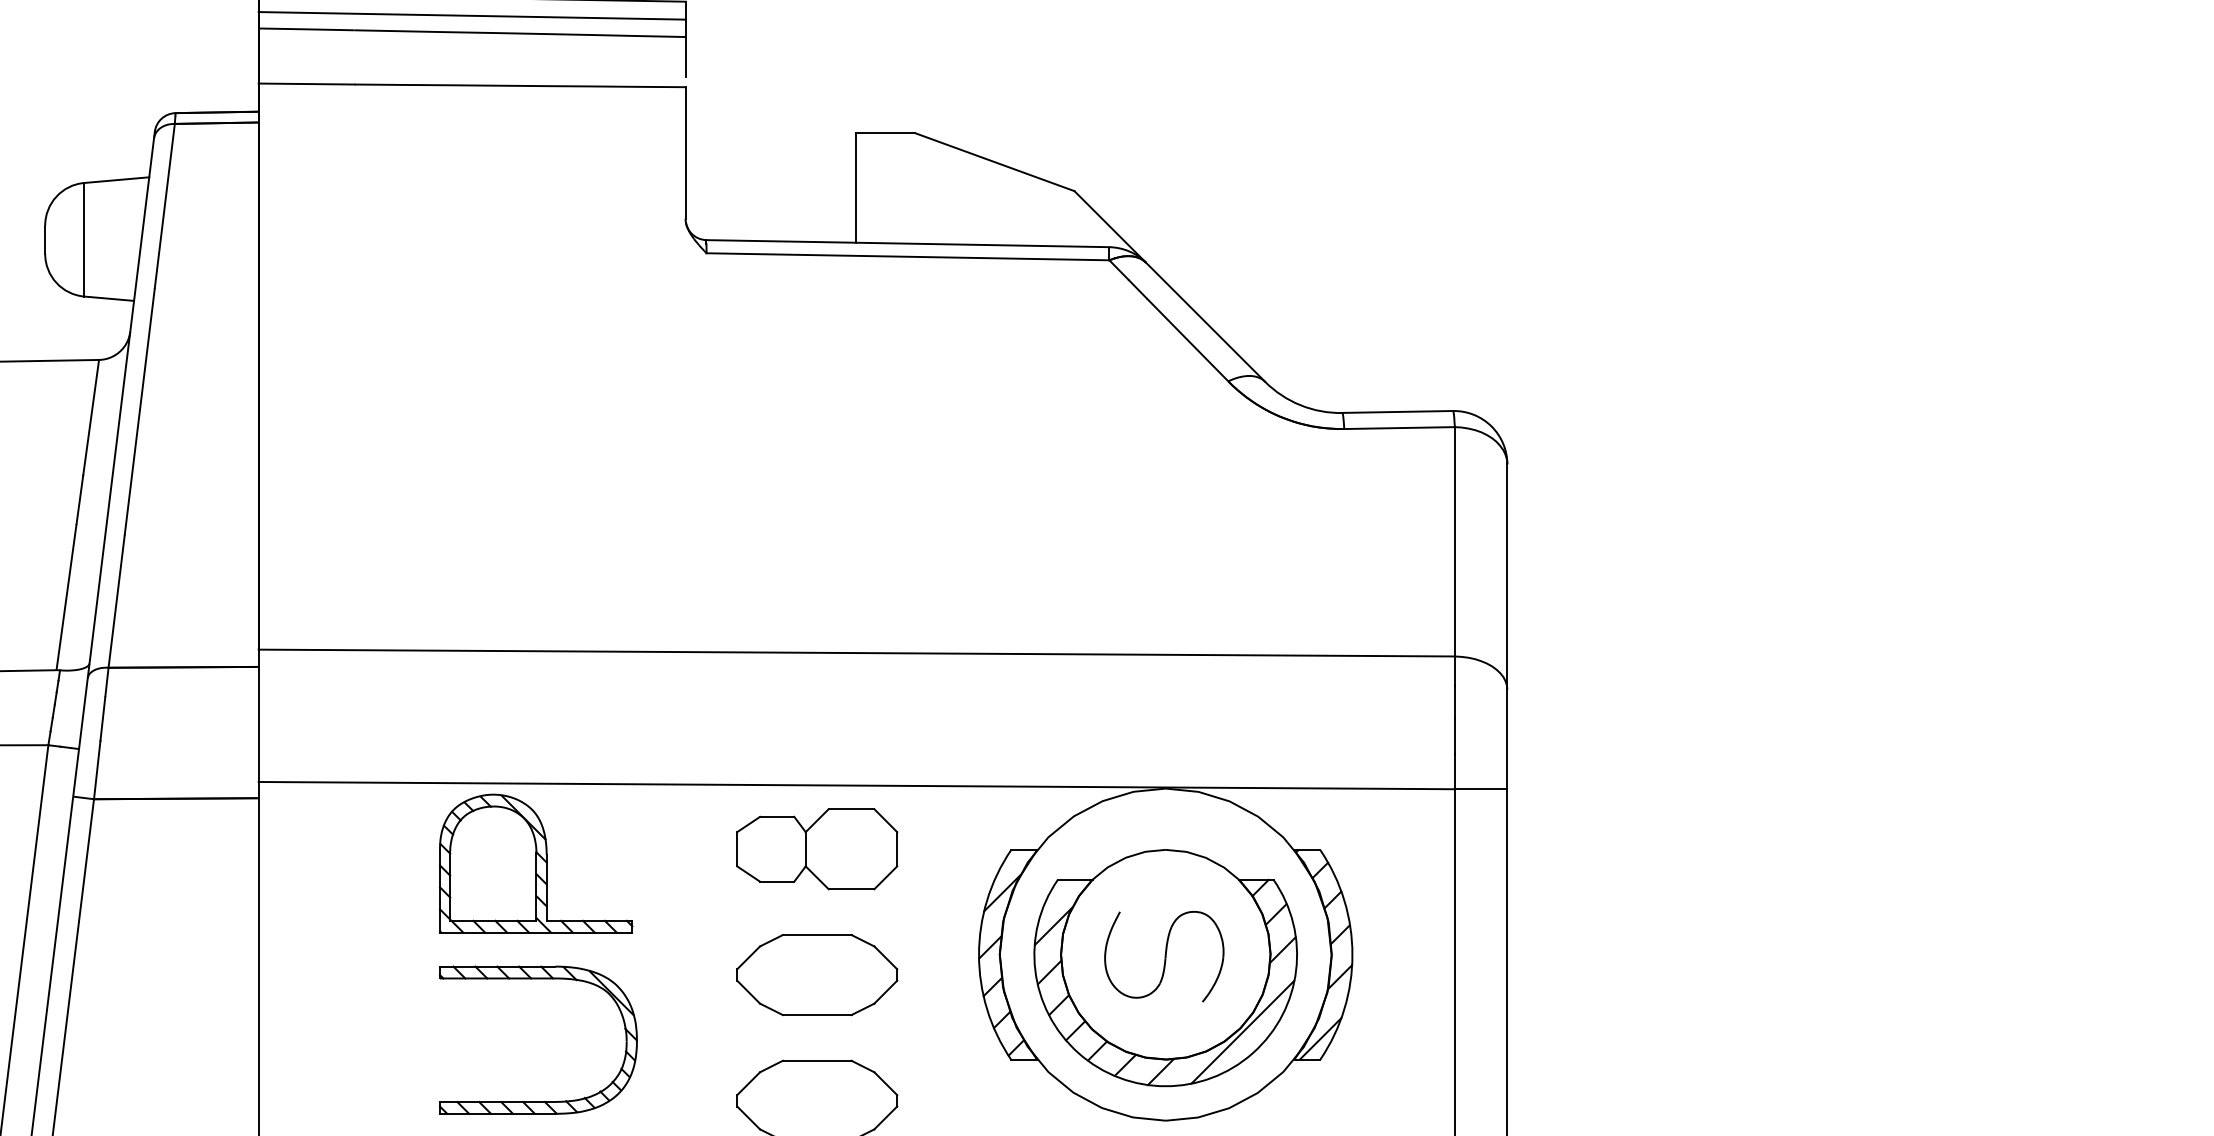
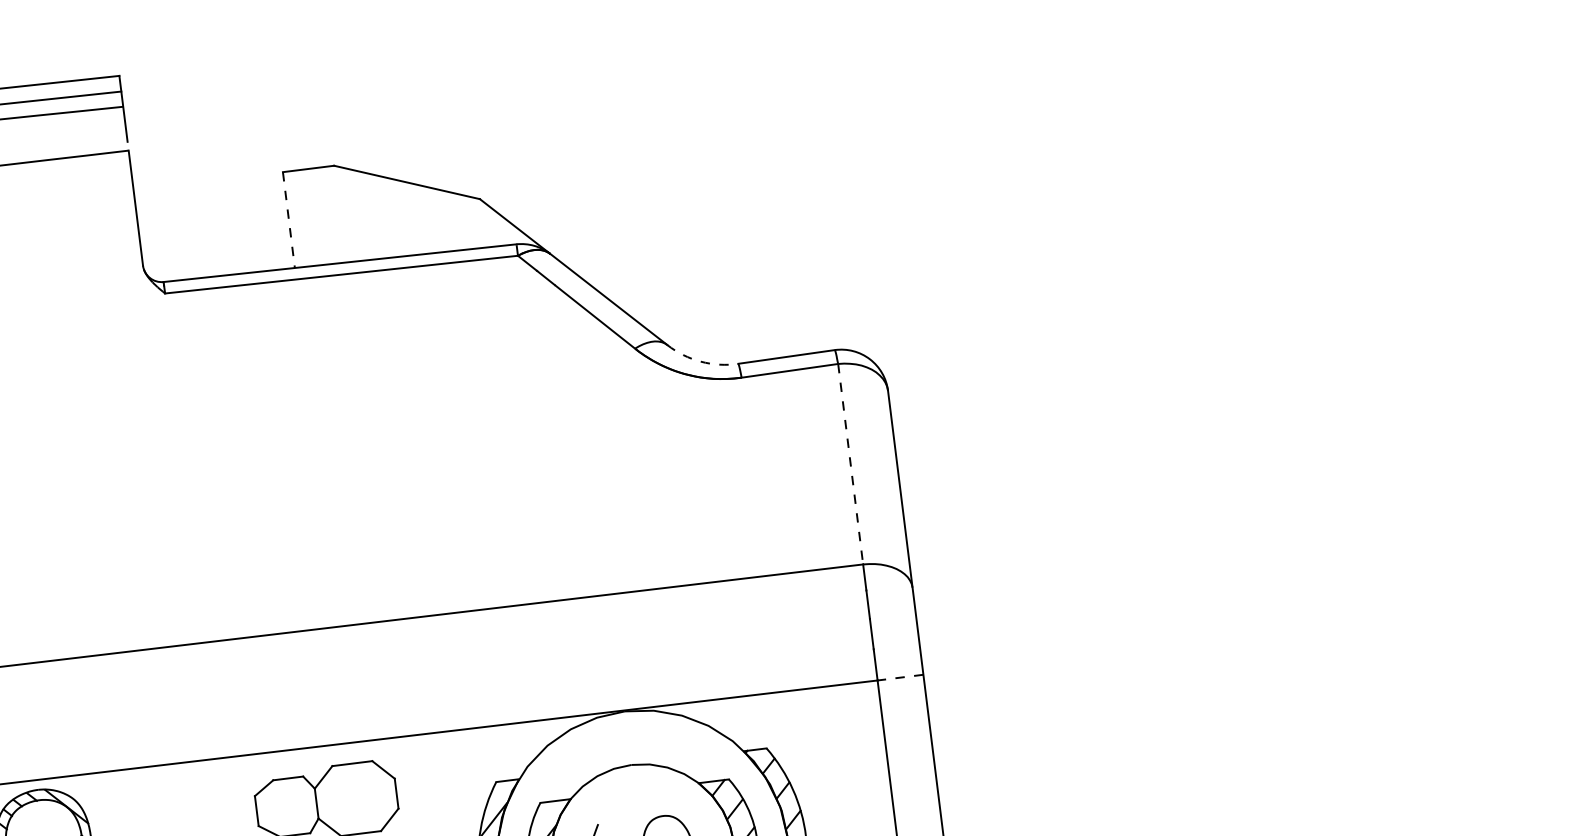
line: (856, 187) -> (289, 219), solid -> dashed
arc: (1300, 405) -> (700, 361), solid -> dashed
line: (1454, 541) -> (850, 464), solid -> dashed
line: (1480, 789) -> (899, 677), solid -> dashed

